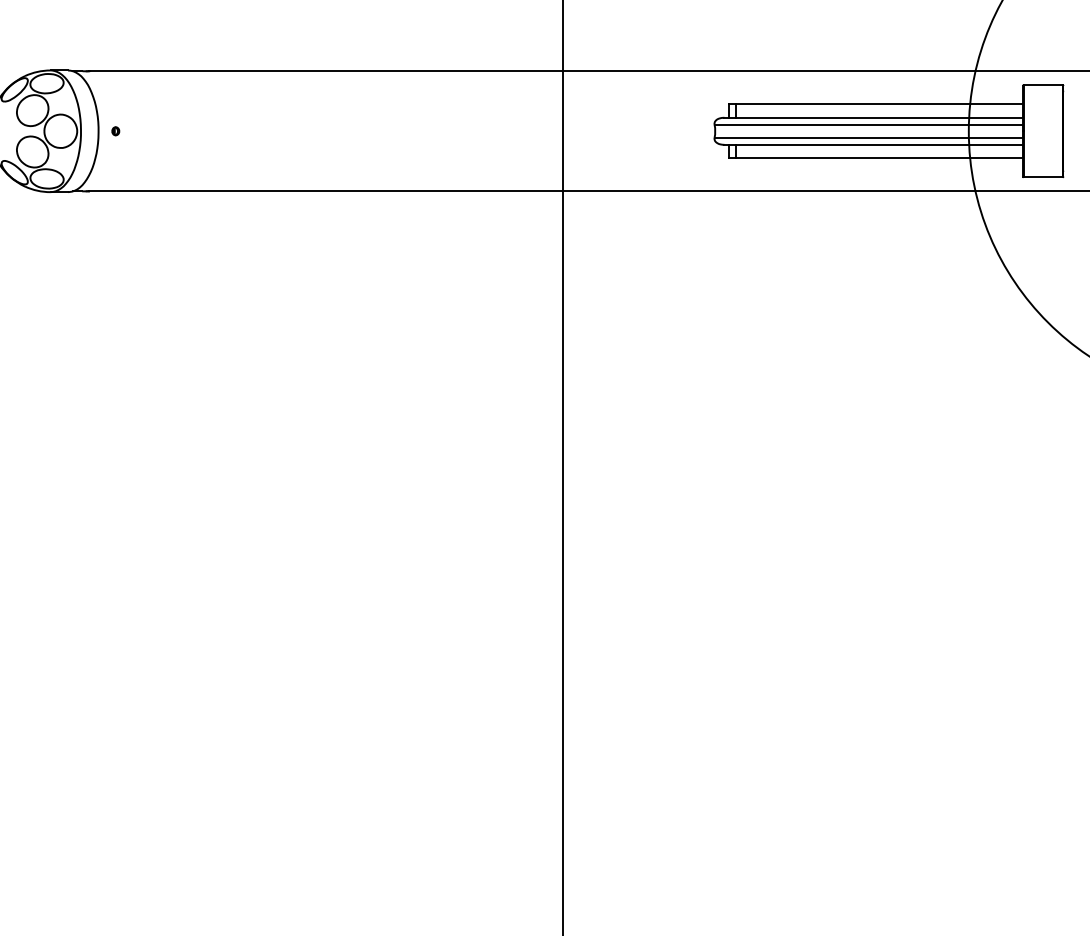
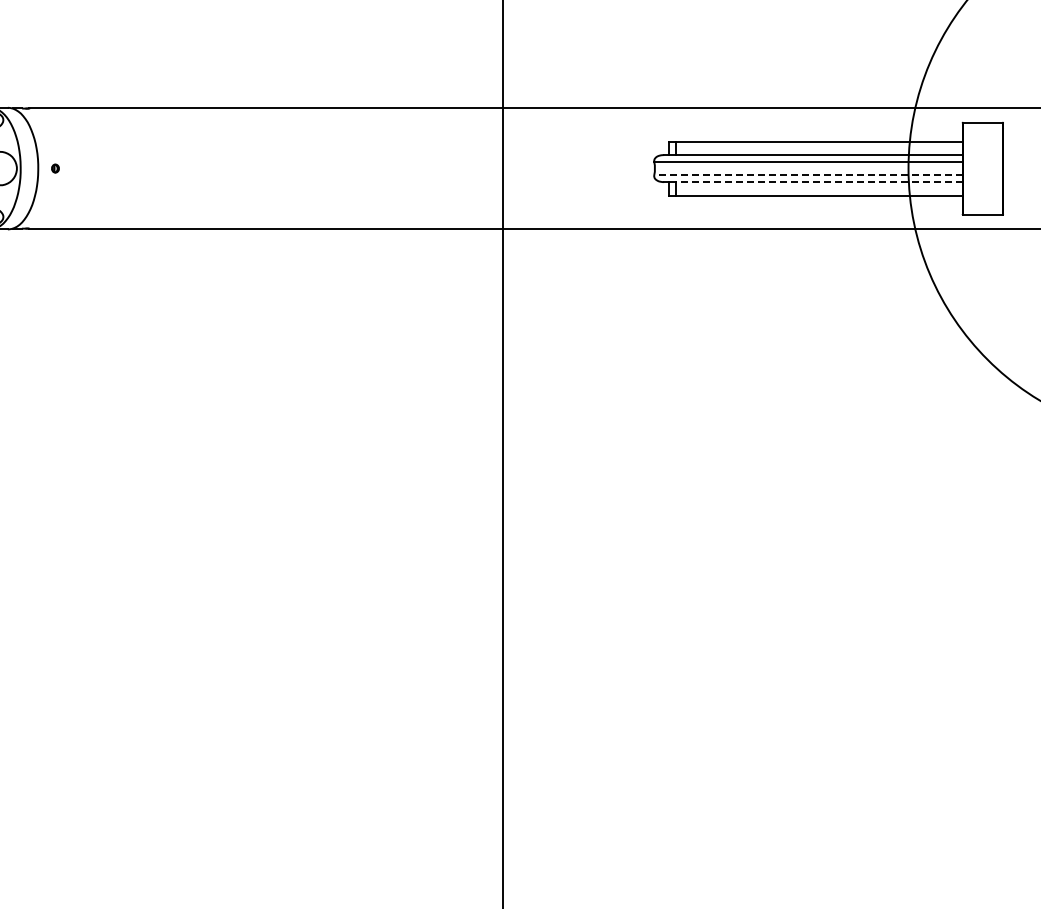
line: (868, 137) -> (808, 174), solid -> dashed
line: (878, 144) -> (818, 181), solid -> dashed

